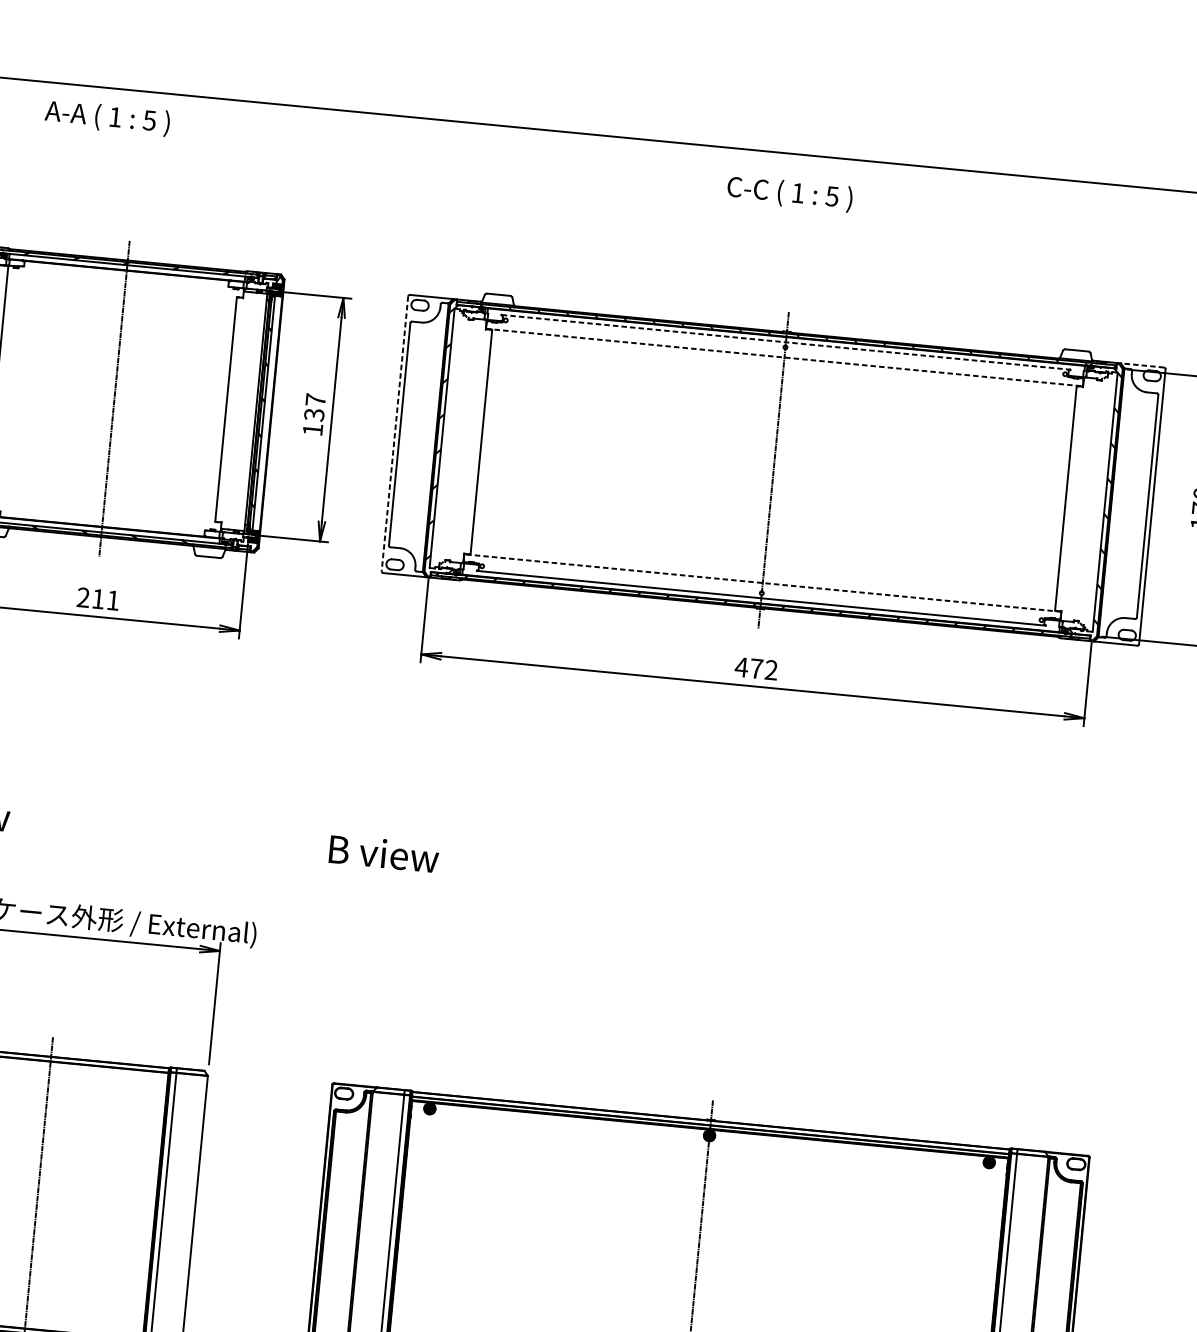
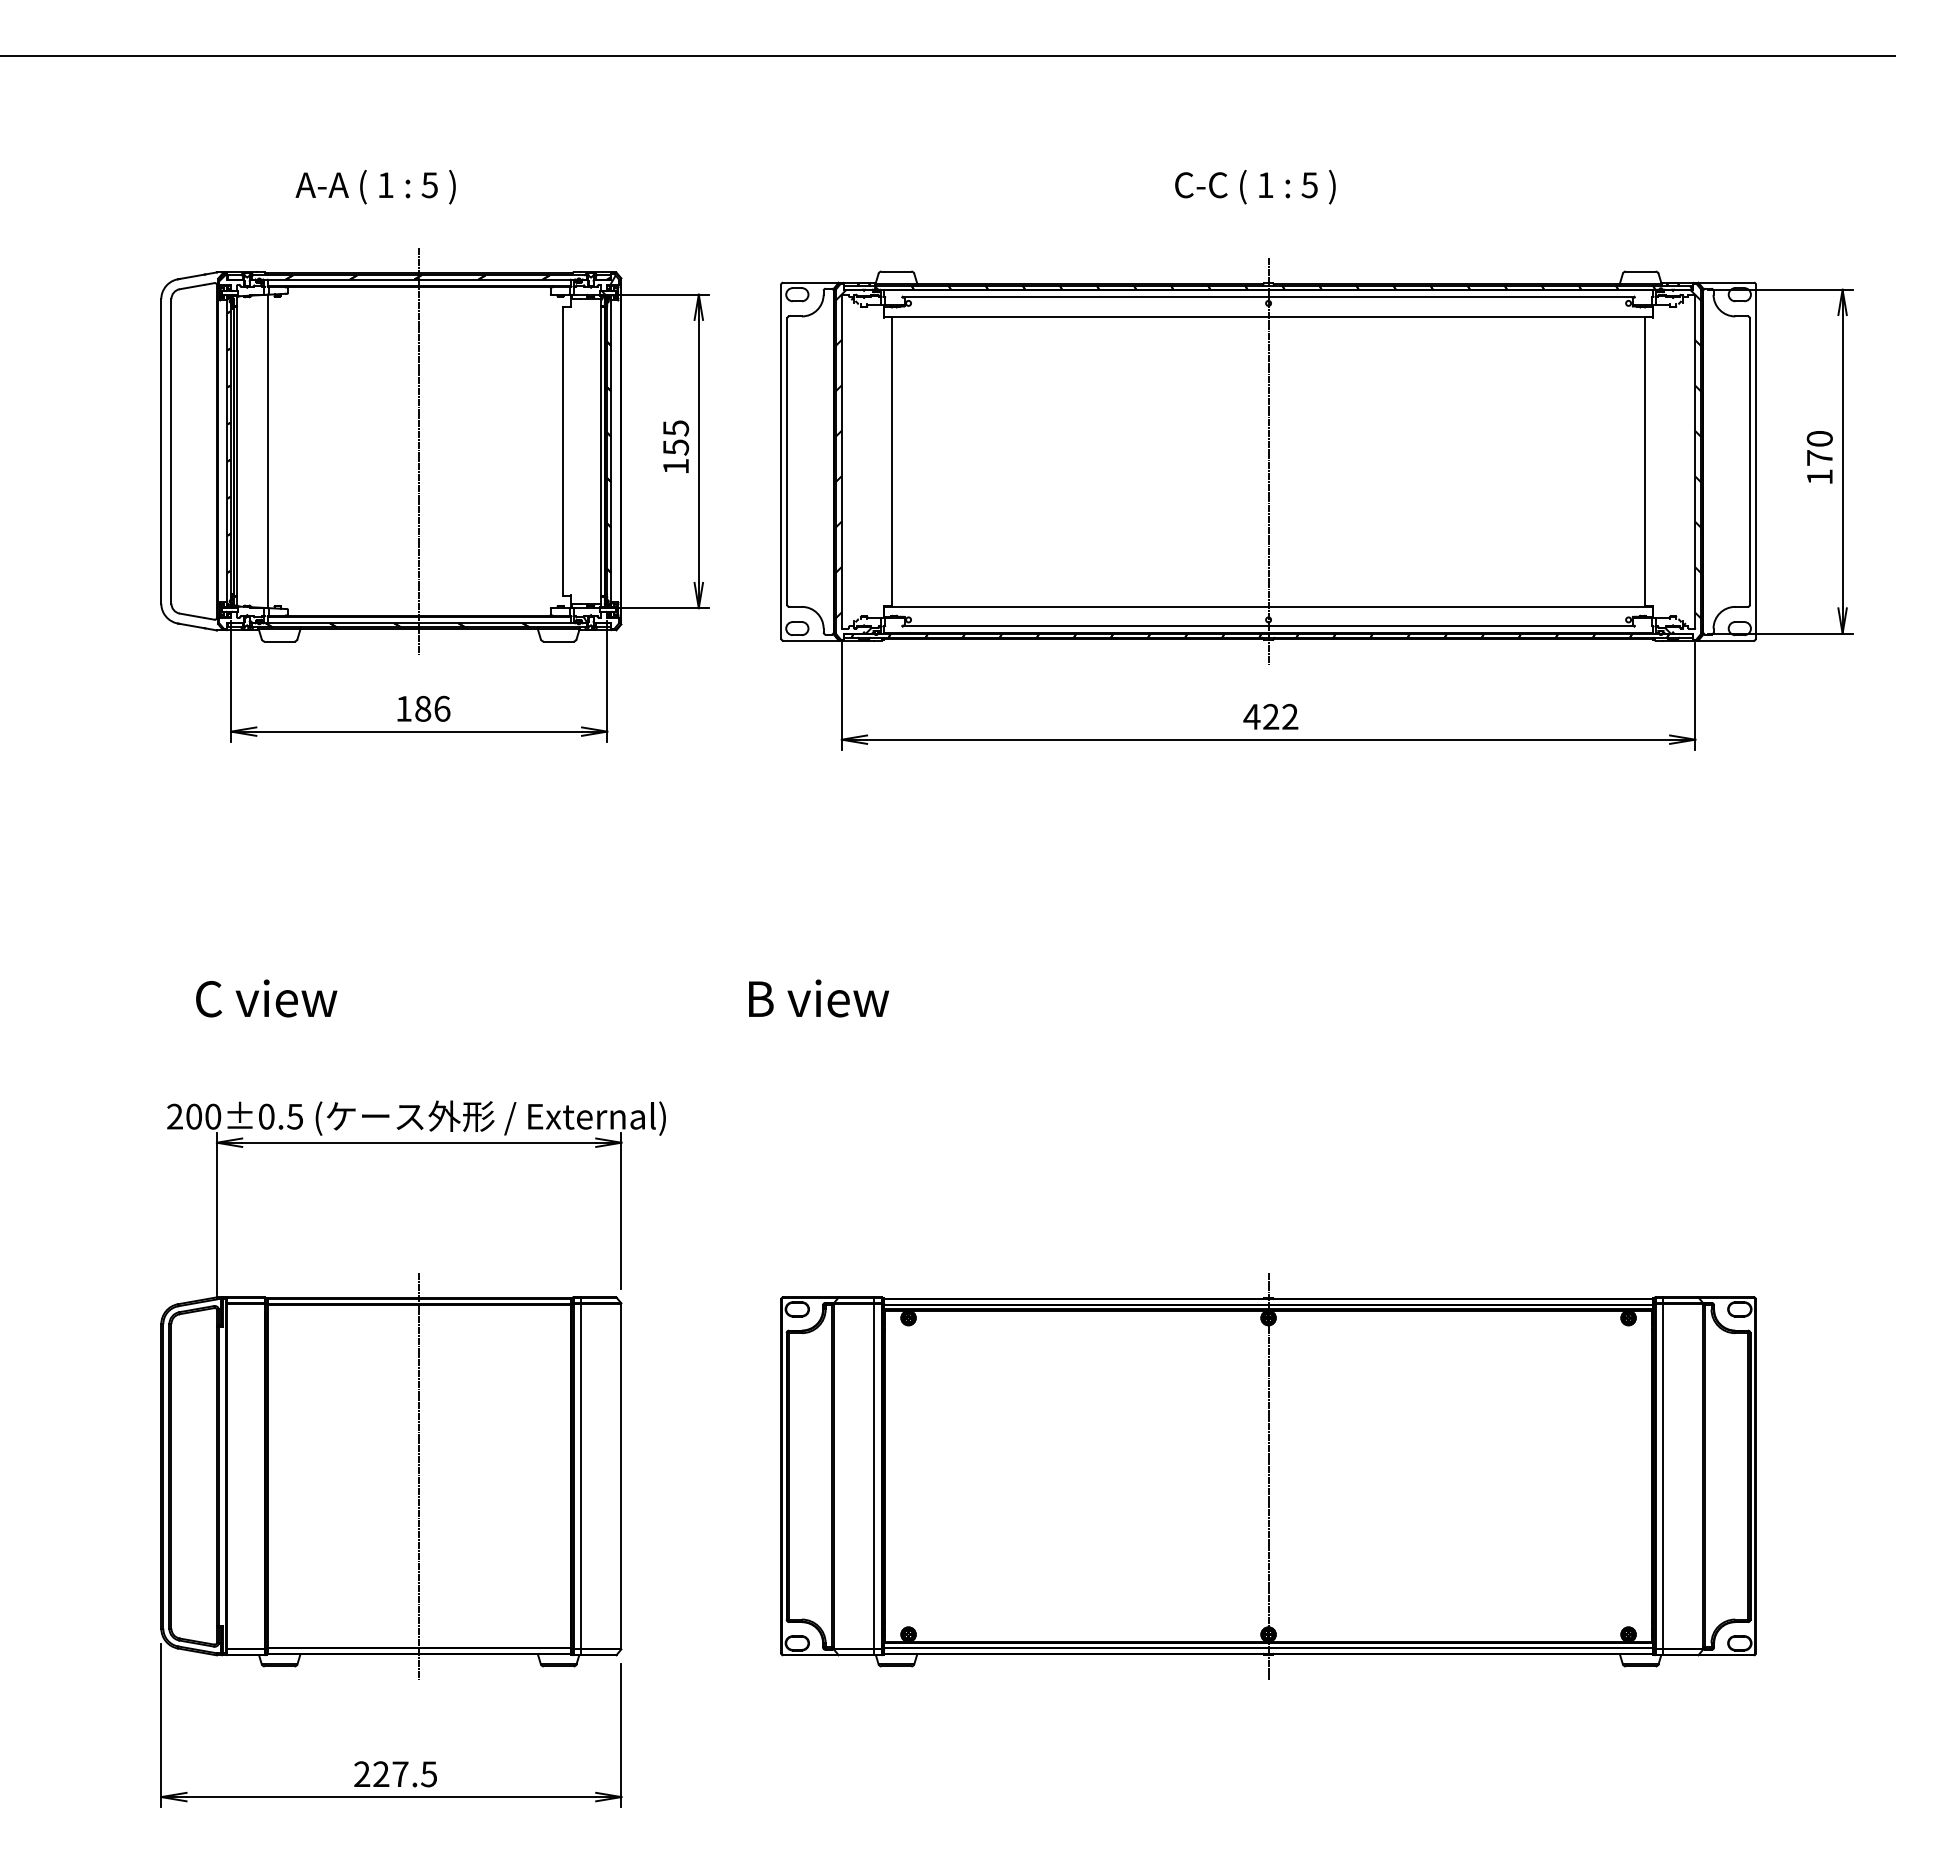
text: (107, 118) -> (375, 187), moved
text: (789, 194) -> (1255, 187), moved
hatch: (798, 336) -> (1283, 287), added
line: (785, 341) -> (1268, 296), dashed -> solid
line: (785, 357) -> (1269, 316), dashed -> solid
line: (1142, 365) -> (1726, 282), dashed -> solid
text: (315, 407) -> (676, 437), 137 -> 155
line: (395, 433) -> (781, 461), dashed -> solid
line: (762, 582) -> (1268, 606), dashed -> solid
text: (98, 598) -> (423, 708), 211 -> 186
text: (756, 668) -> (1271, 716), 472 -> 422

